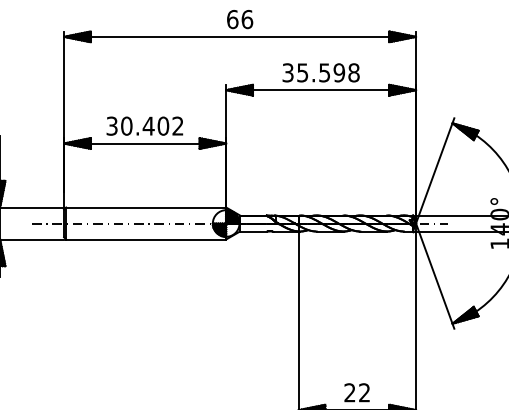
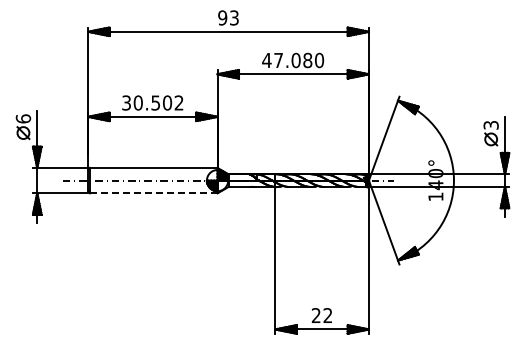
text: (239, 18) -> (228, 17), 66 -> 93
text: (321, 72) -> (293, 60), 35.598 -> 47.080
text: (148, 125) -> (155, 102), 30.402 -> 30.502
line: (145, 239) -> (153, 193), solid -> dashed

